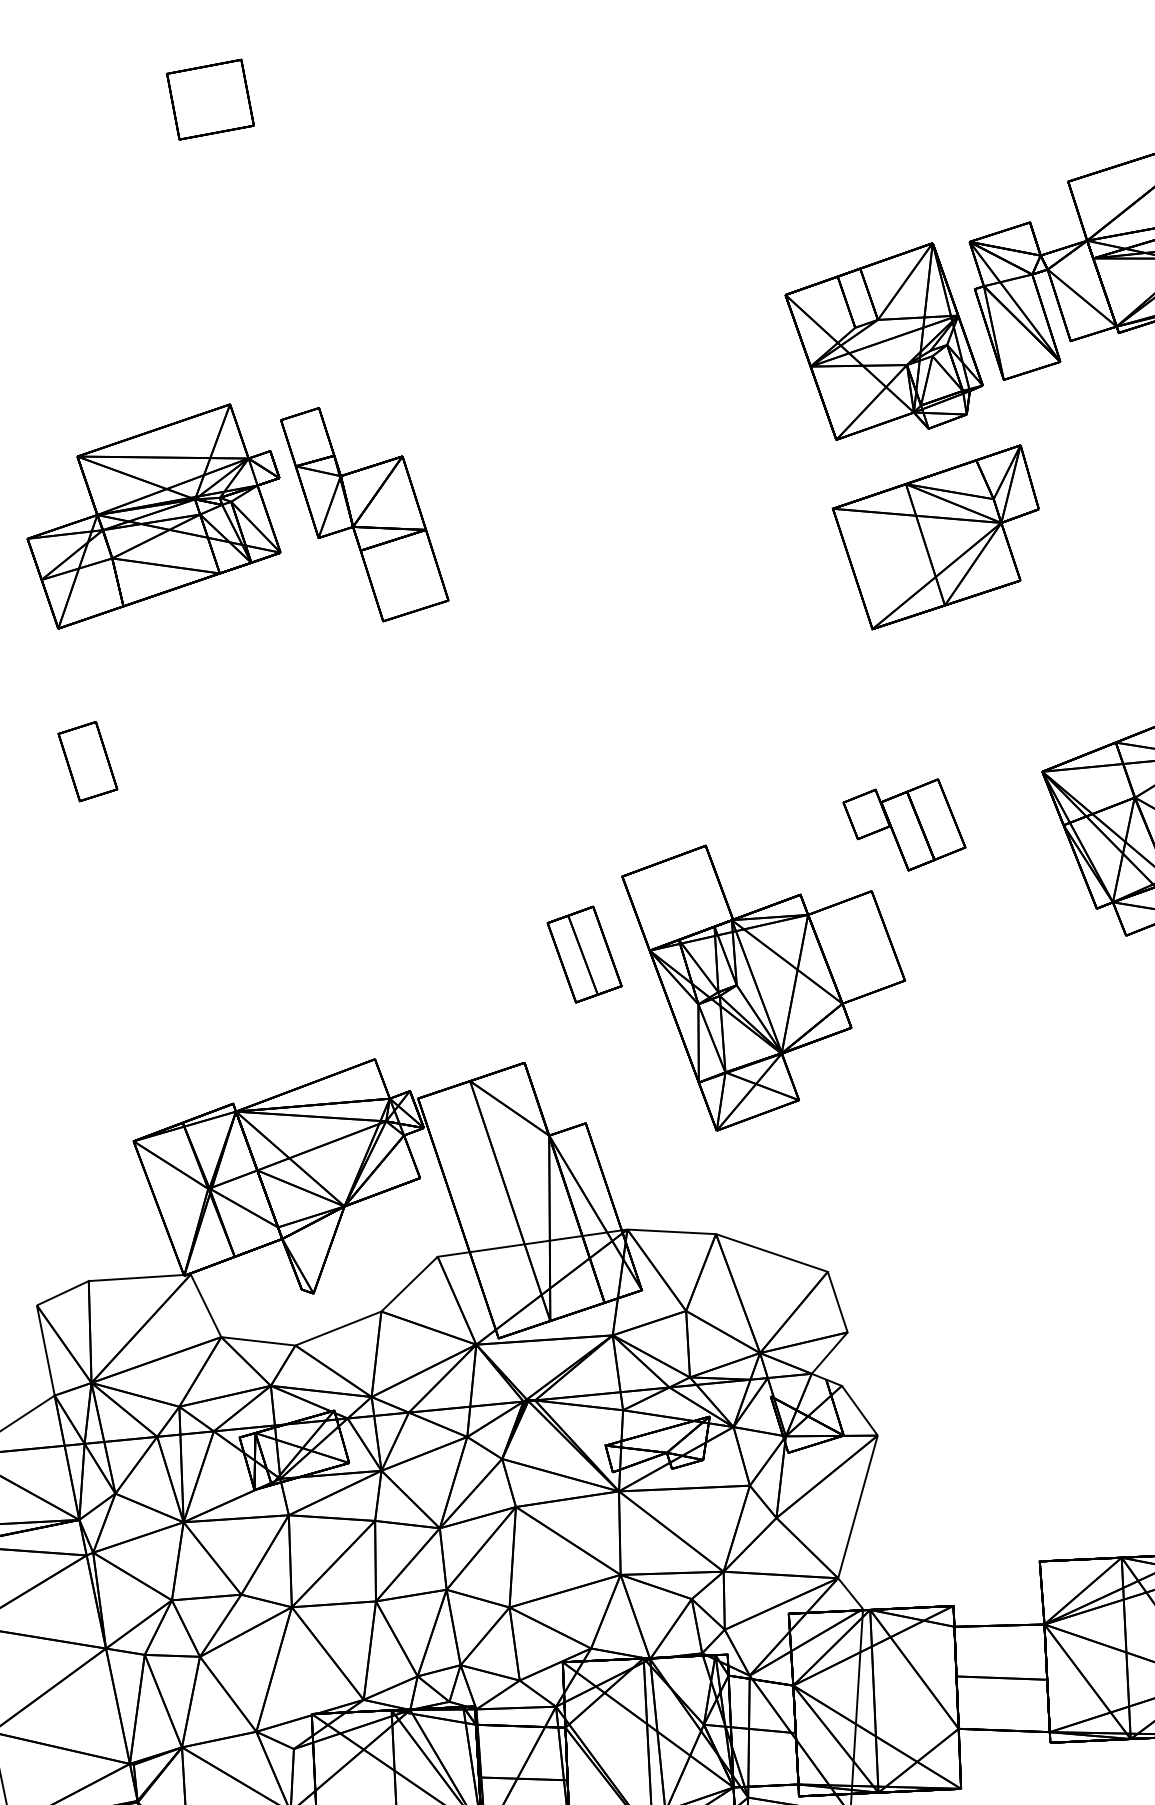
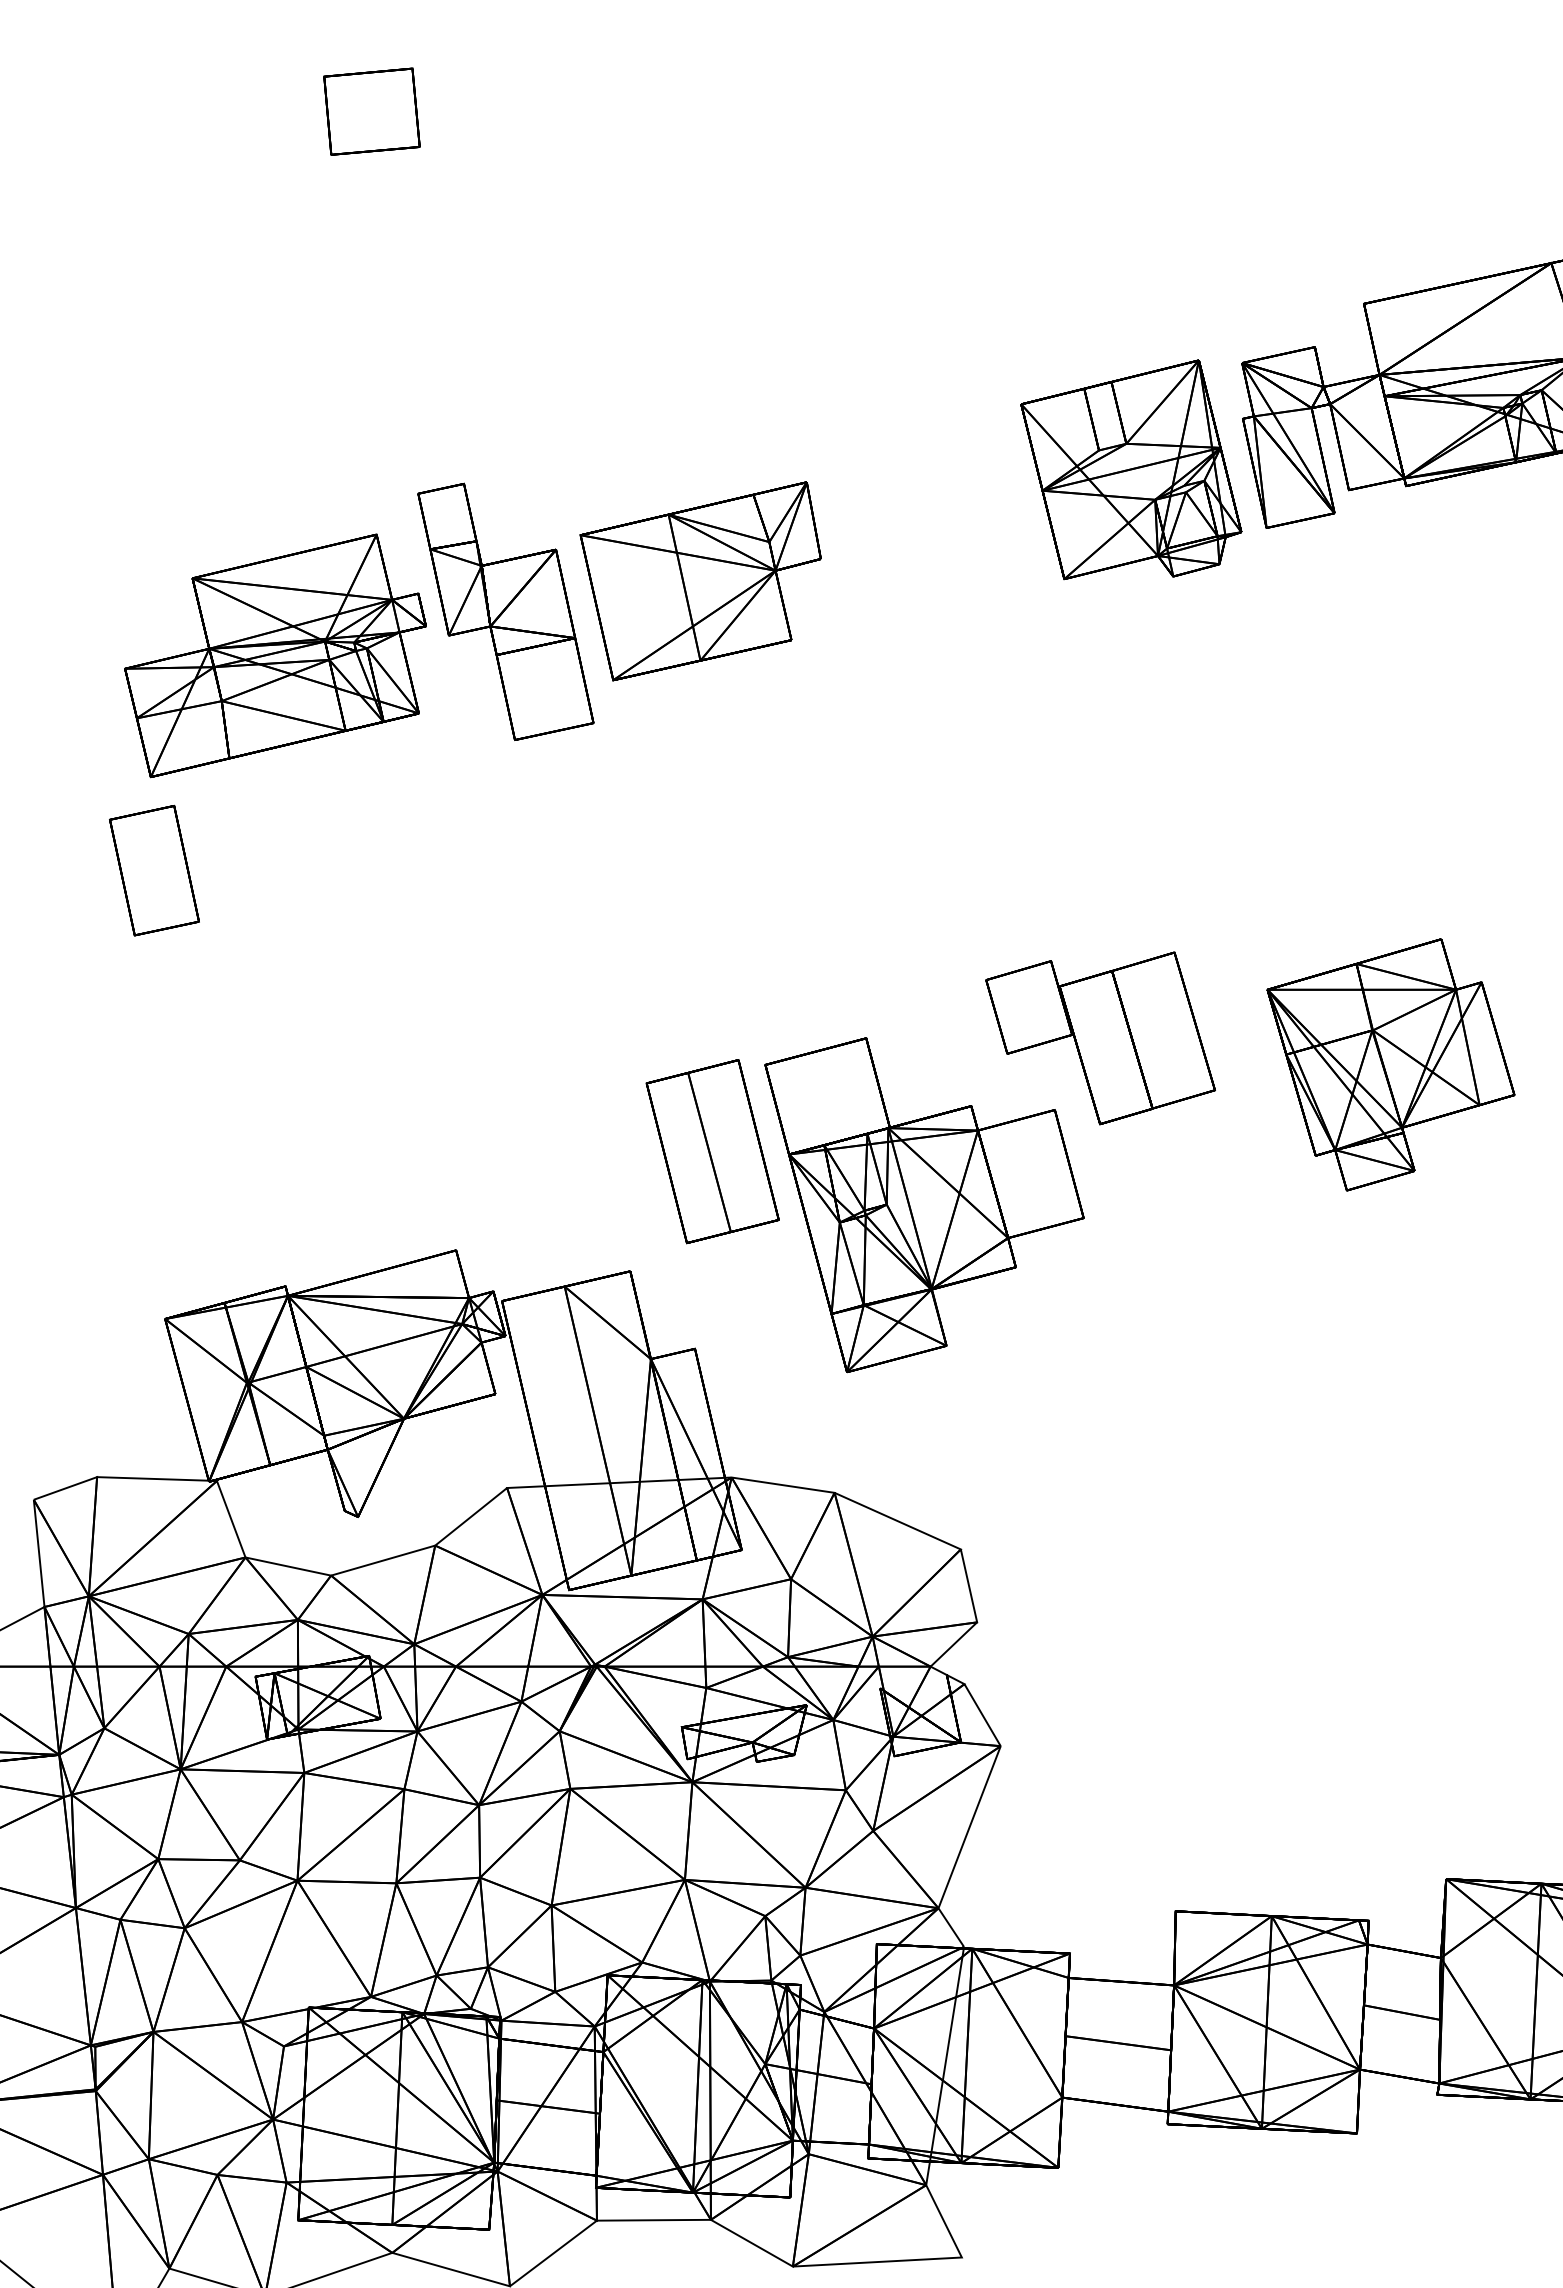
part: (154, 515) -> (275, 655), moved
part: (938, 538) -> (700, 581), moved
part: (87, 761) -> (154, 870), size x1.43
part: (904, 826) -> (1100, 1038), size x1.67
part: (584, 954) -> (712, 1151), size x1.67

